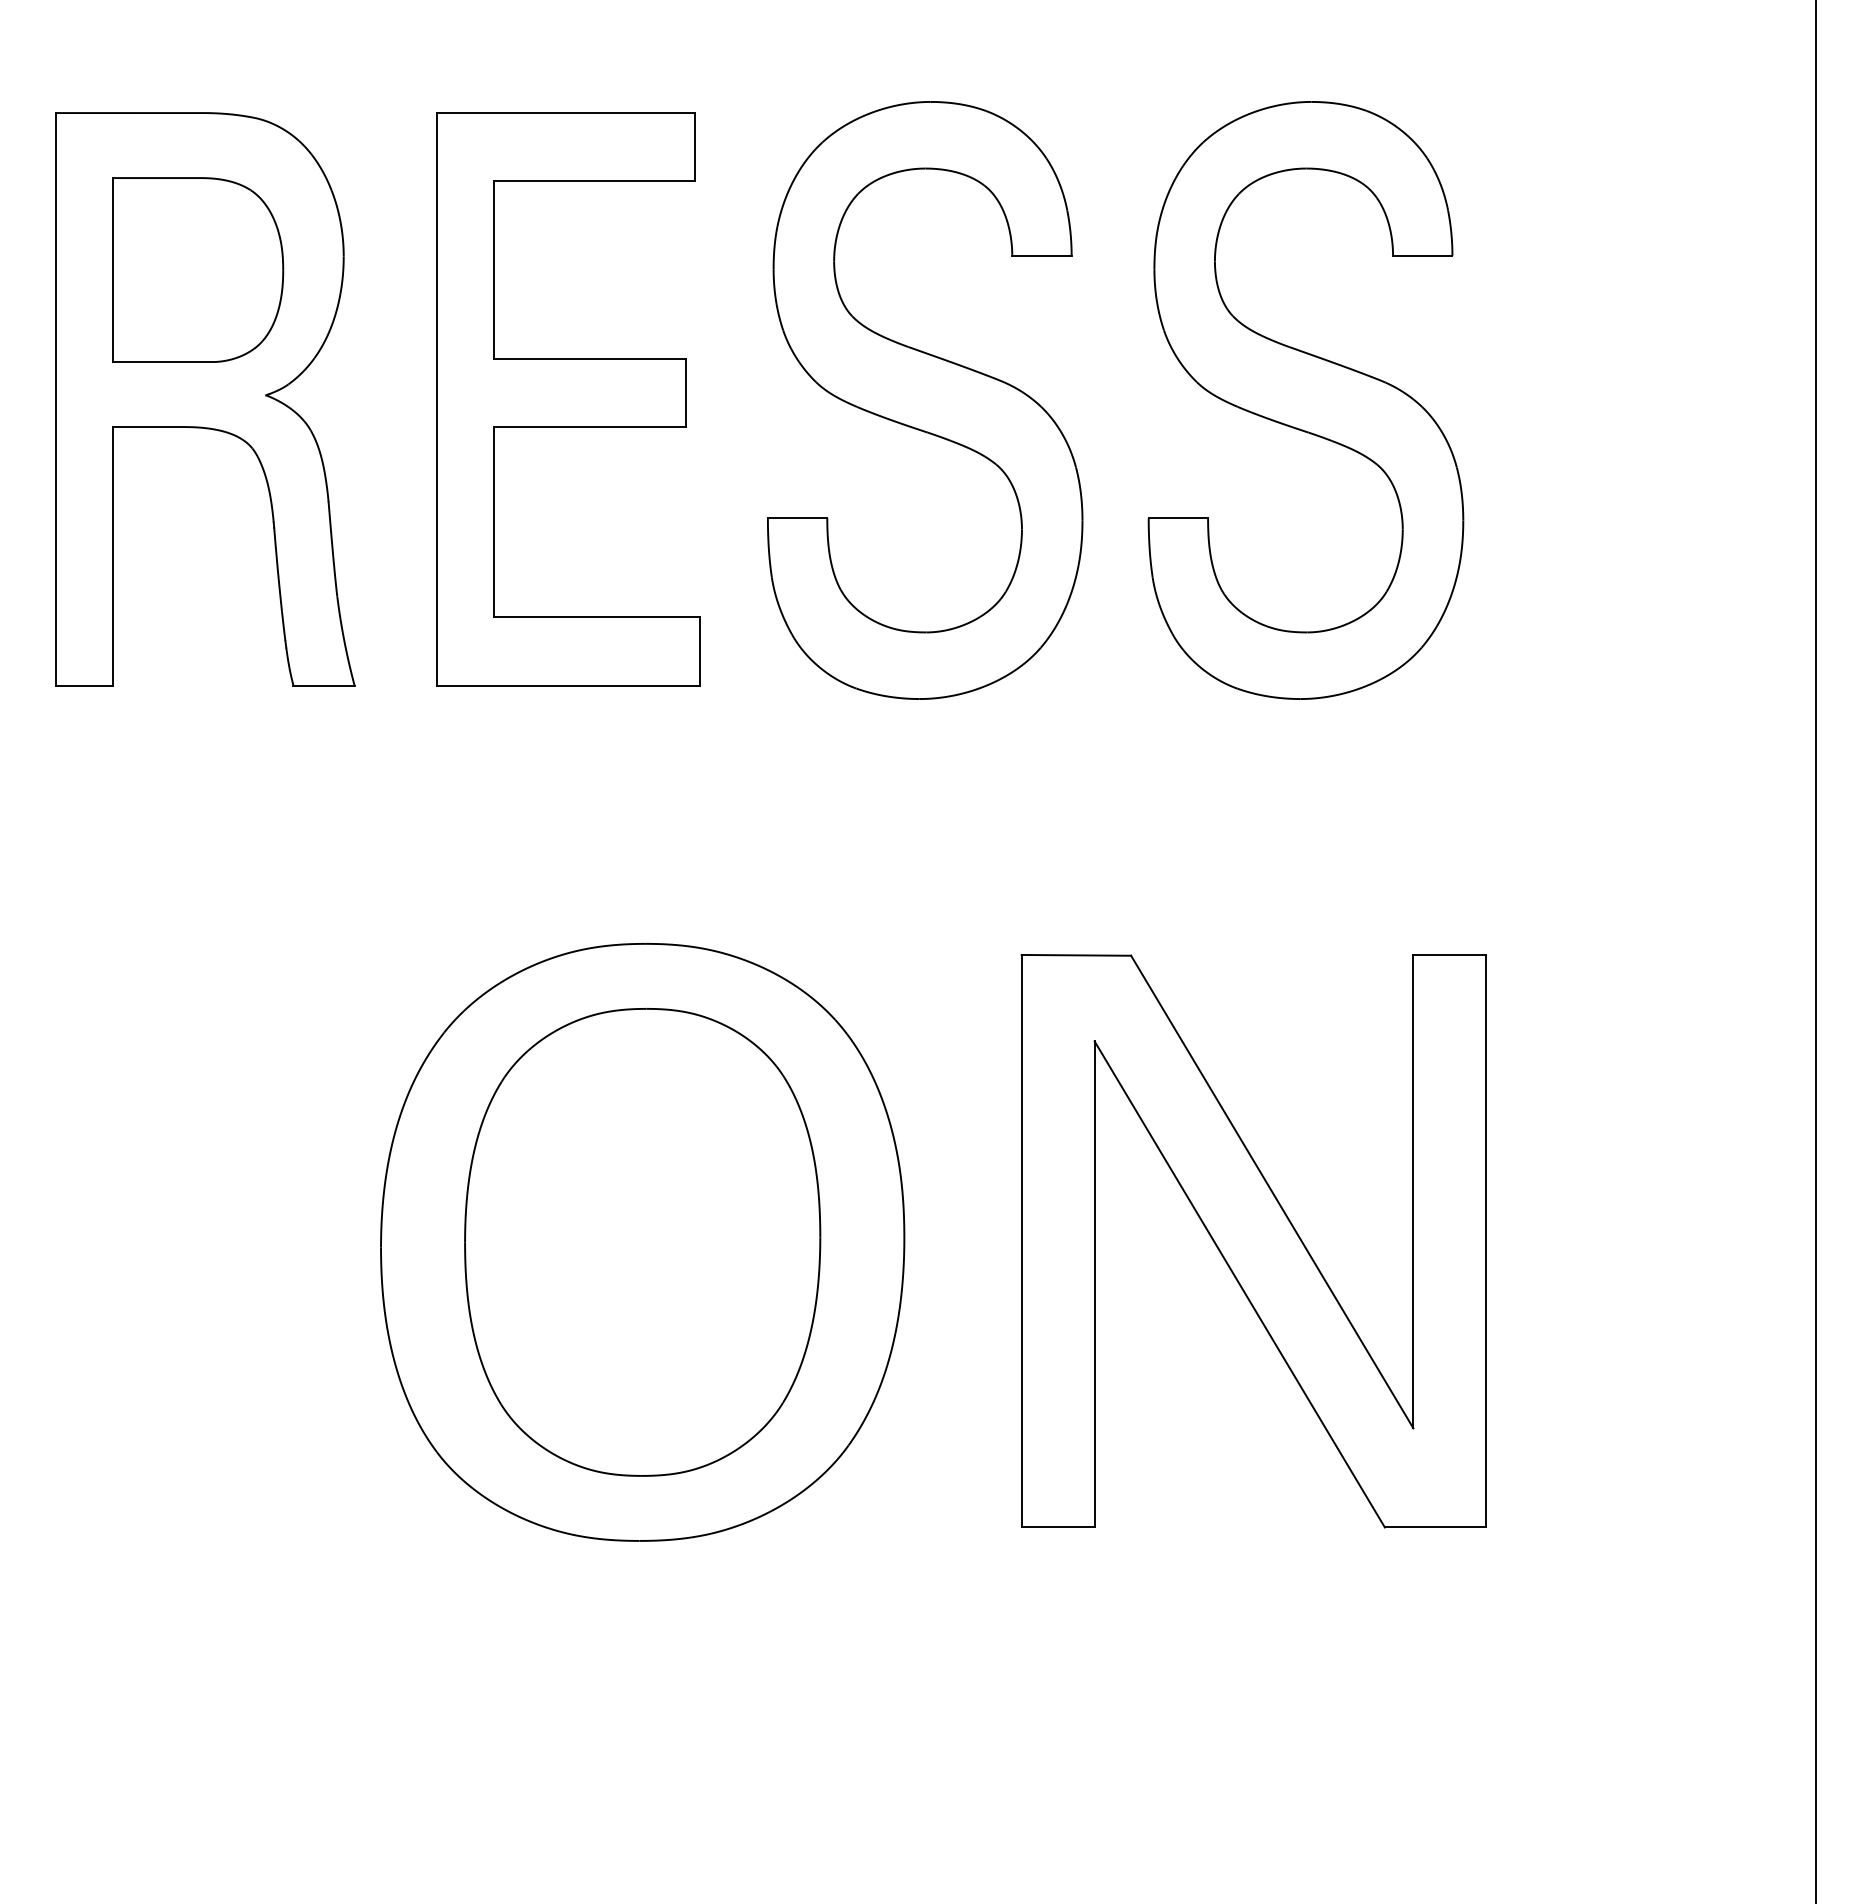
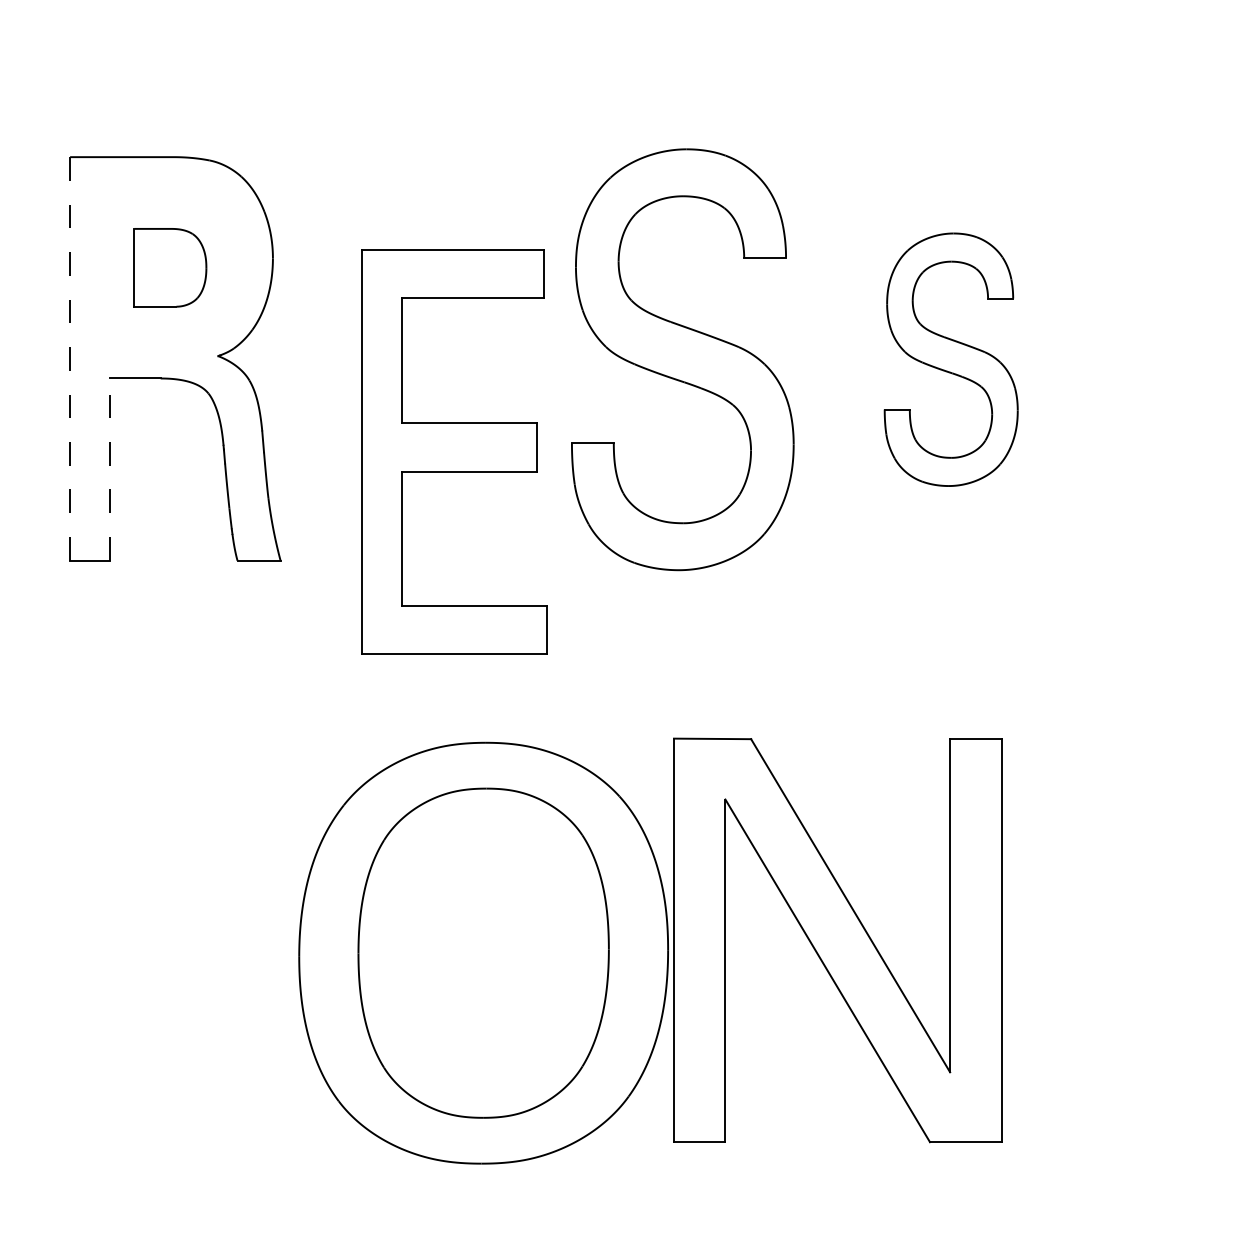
part: (198, 269) -> (170, 267), size x0.6
line: (55, 399) -> (69, 359), solid -> dashed
part: (568, 399) -> (454, 452), moved
part: (1305, 400) -> (950, 359), size x0.6
line: (113, 555) -> (110, 469), solid -> dashed
part: (1253, 1241) -> (837, 940), moved

